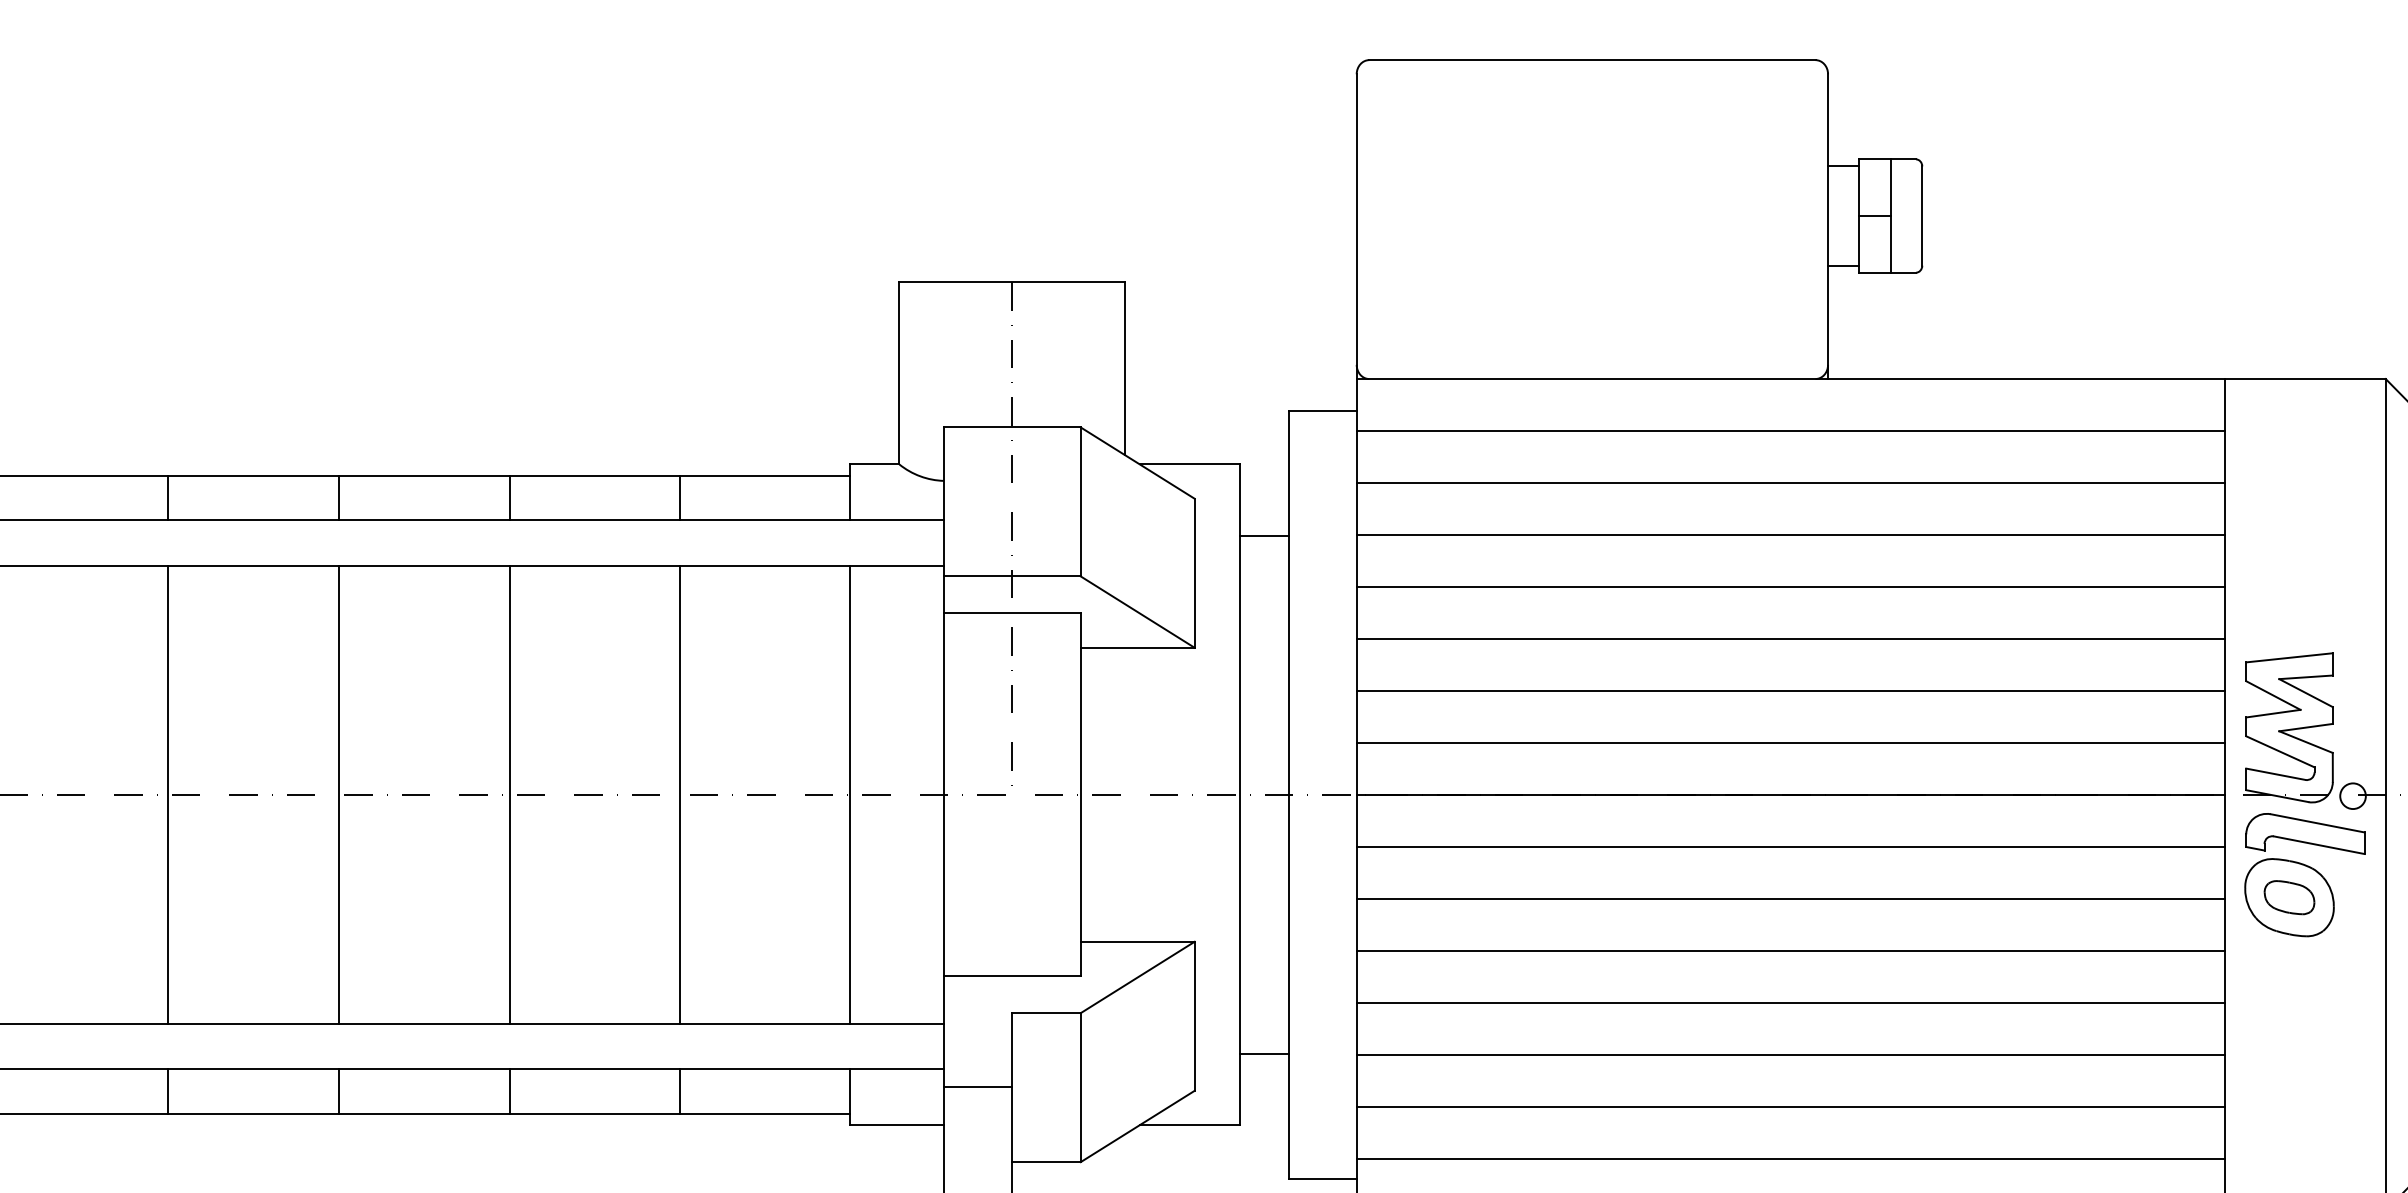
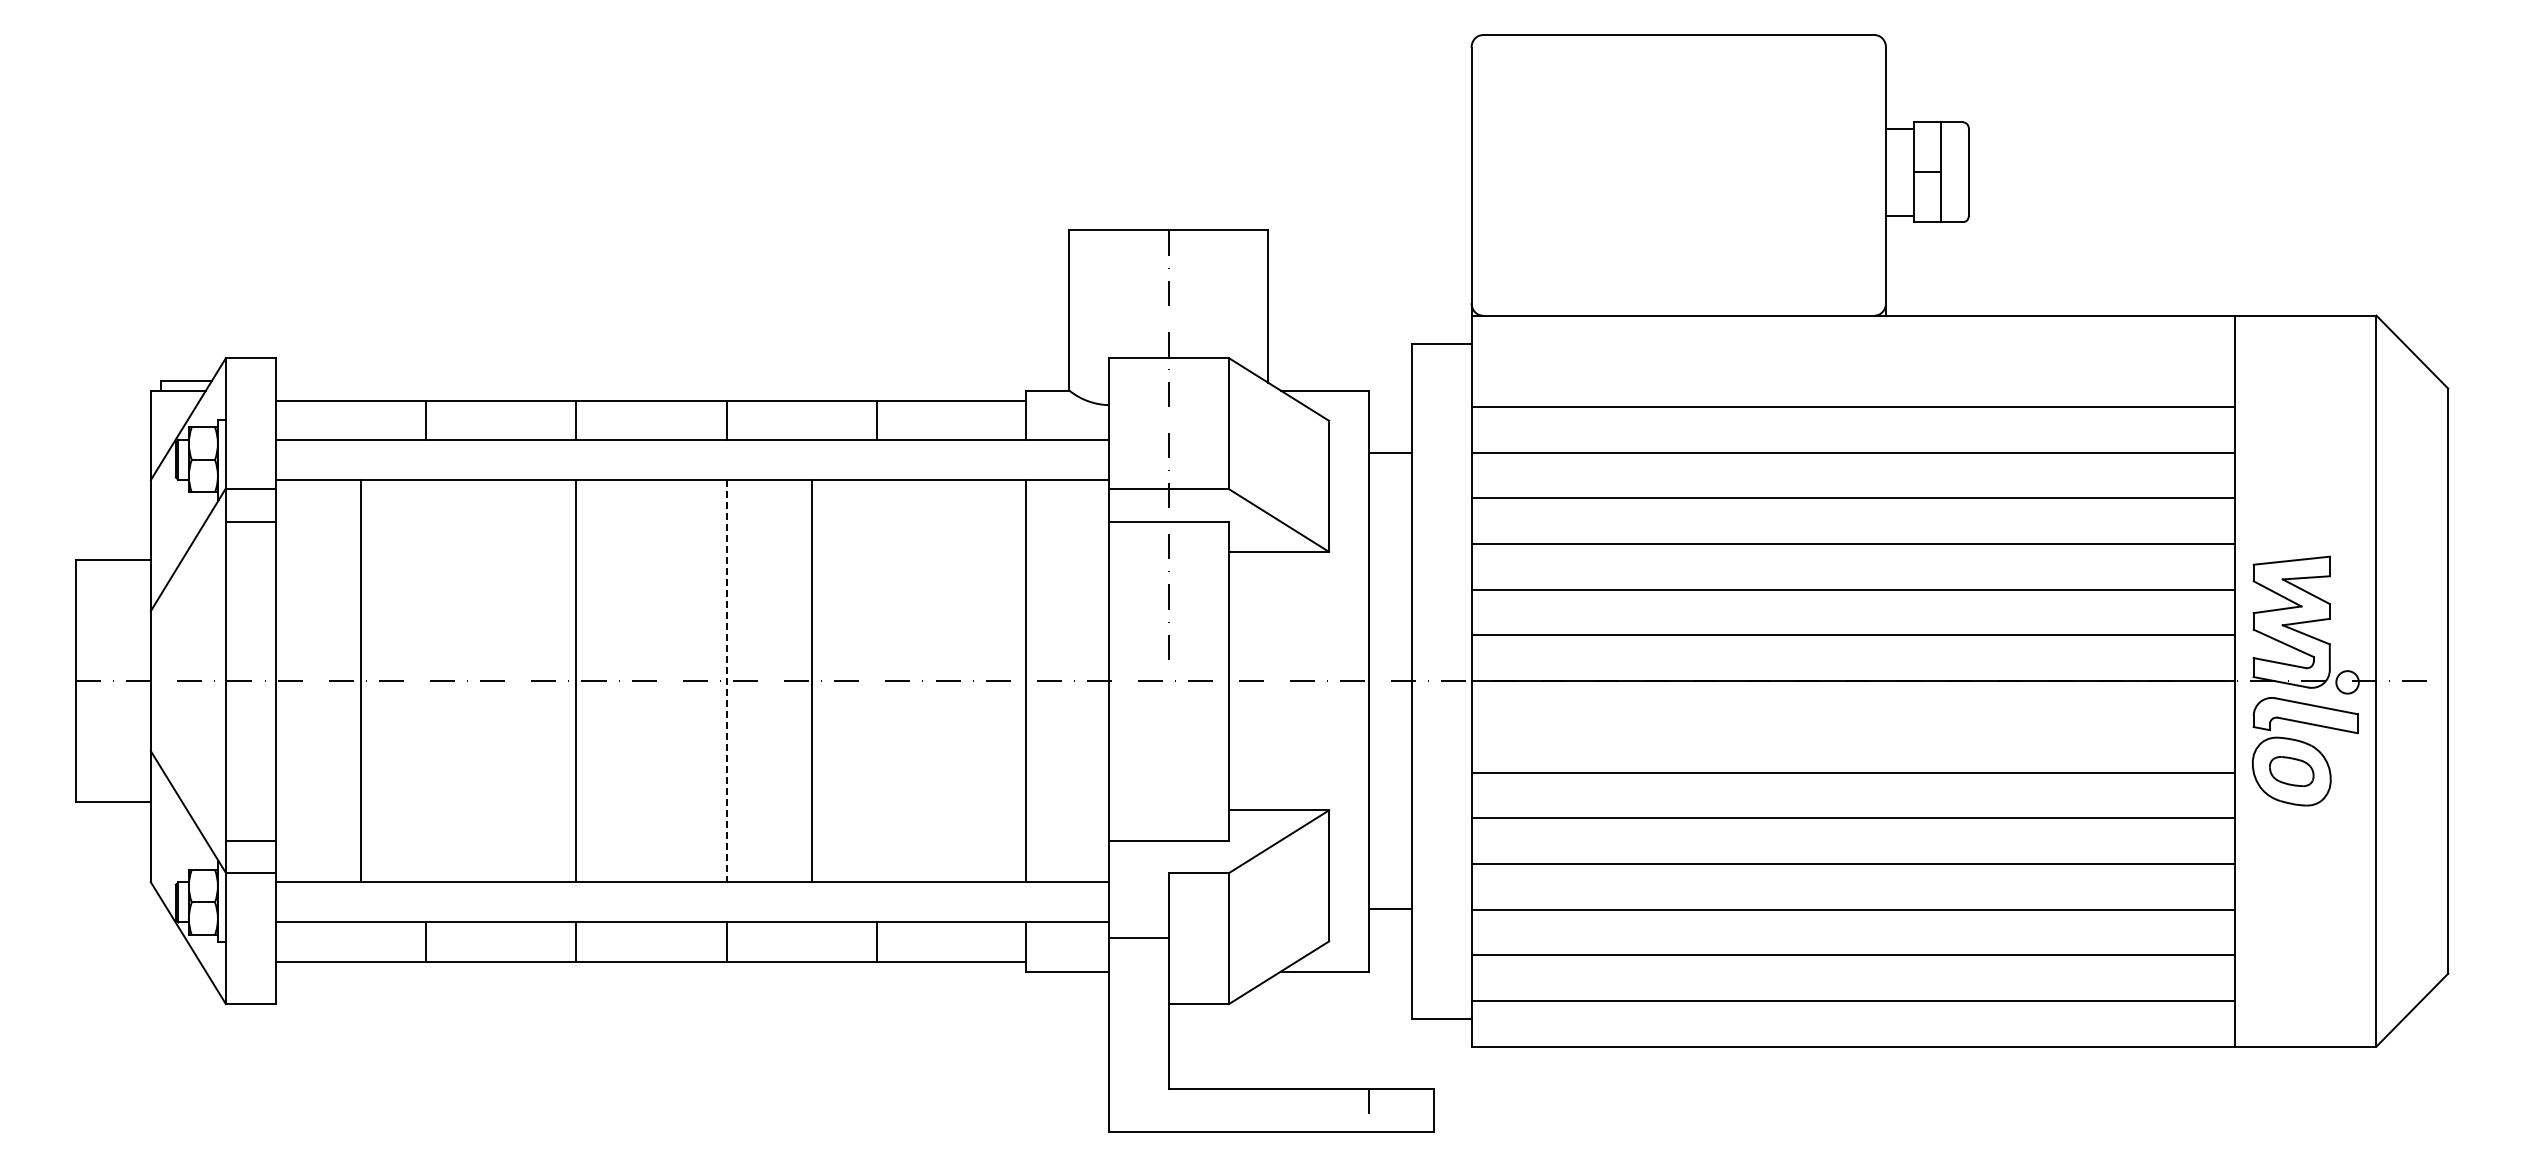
line: (1789, 431) -> (1852, 361), removed
line: (168, 794) -> (361, 680), moved
line: (679, 794) -> (811, 680), moved
line: (509, 795) -> (726, 681), solid -> dashed
line: (1789, 846) -> (1852, 726), removed

